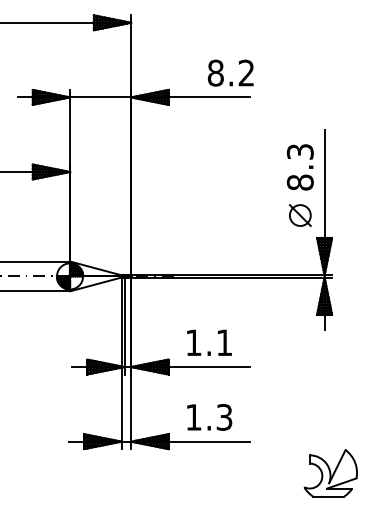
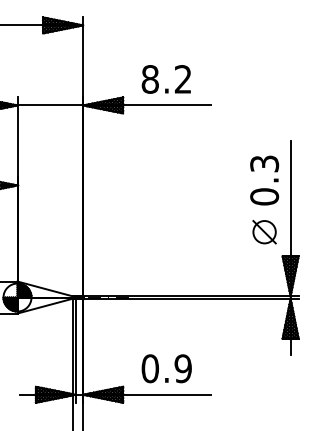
text: (230, 72) -> (166, 78), moved
text: (300, 182) -> (264, 196), 8.3 -> 0.3
text: (208, 342) -> (166, 368), 1.1 -> 0.9

